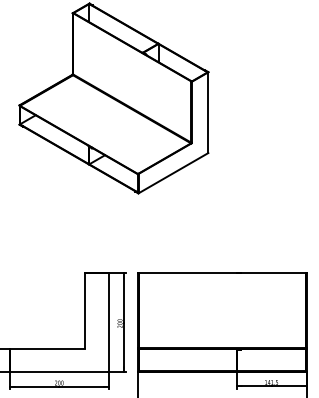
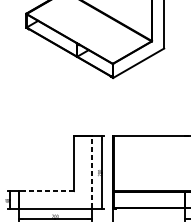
line: (108, 322) -> (91, 172), solid -> dashed
line: (46, 348) -> (46, 191), solid -> dashed

